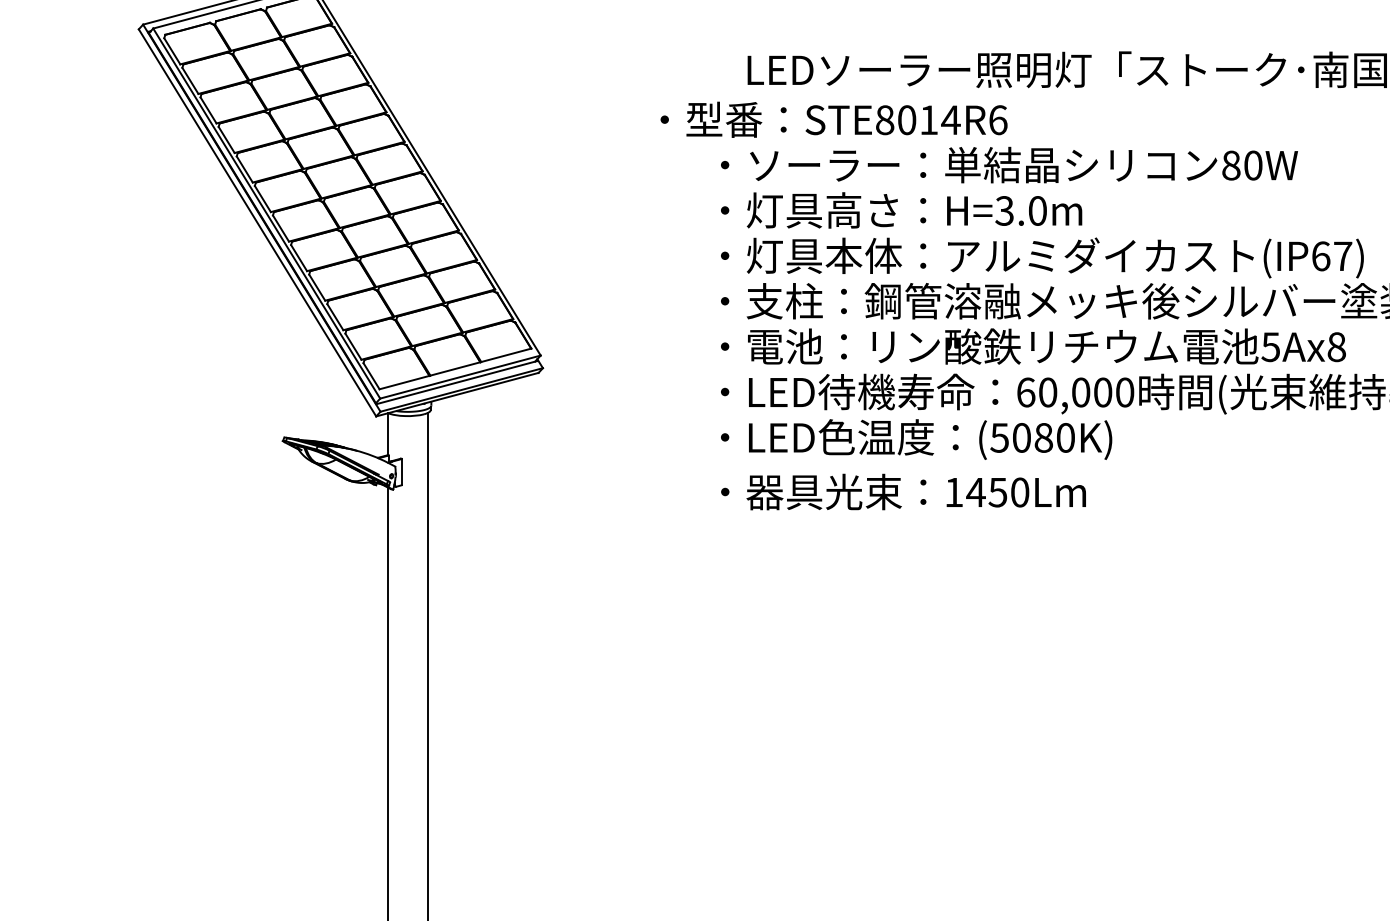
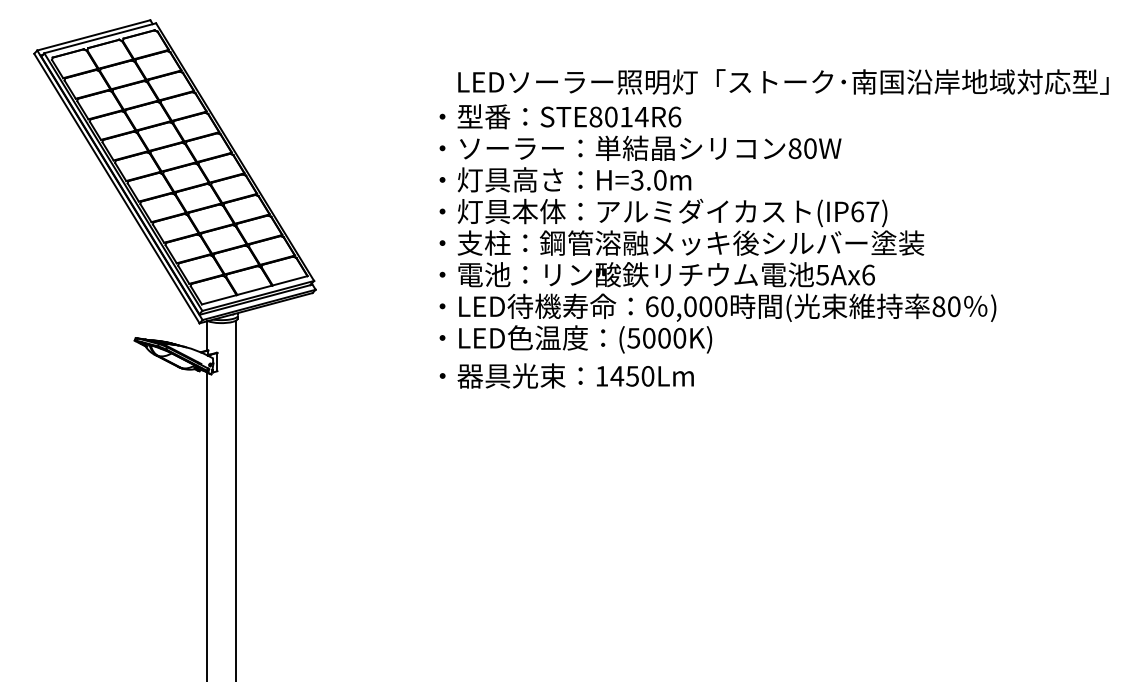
text: (834, 119) -> (560, 116), moved
text: (1336, 346) -> (868, 274), 5Ax8 -> 5Ax6
text: (1043, 438) -> (664, 338), (5080K) -> (5000K)

